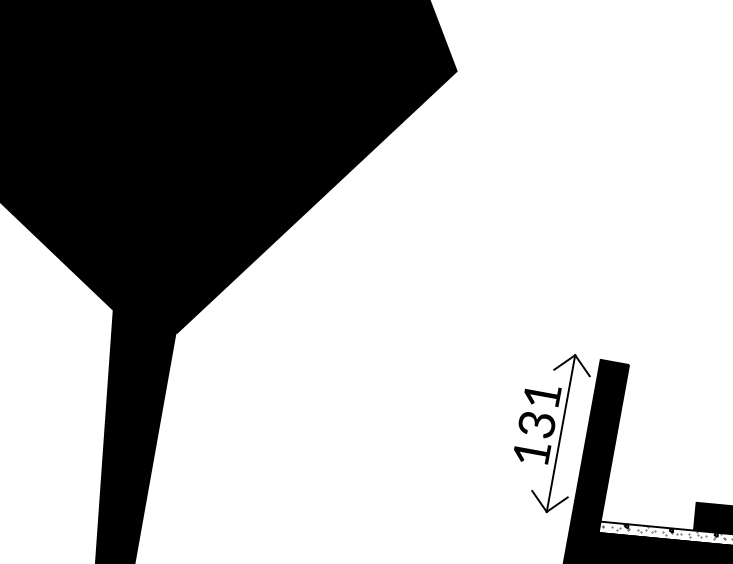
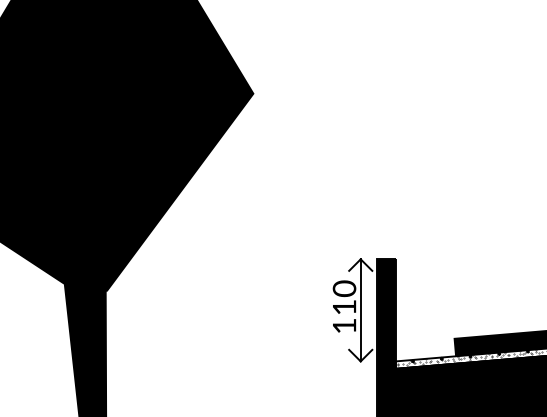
text: (539, 409) -> (344, 297), 131 -> 110

